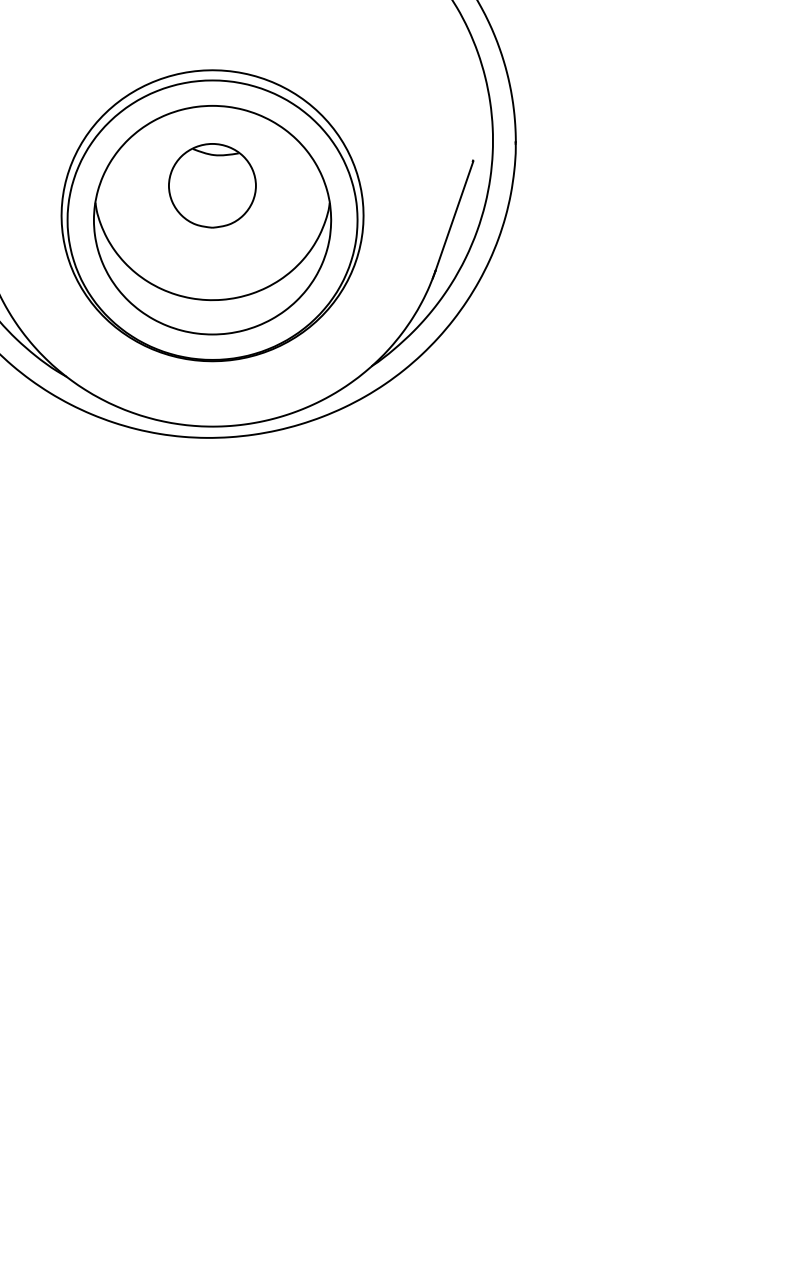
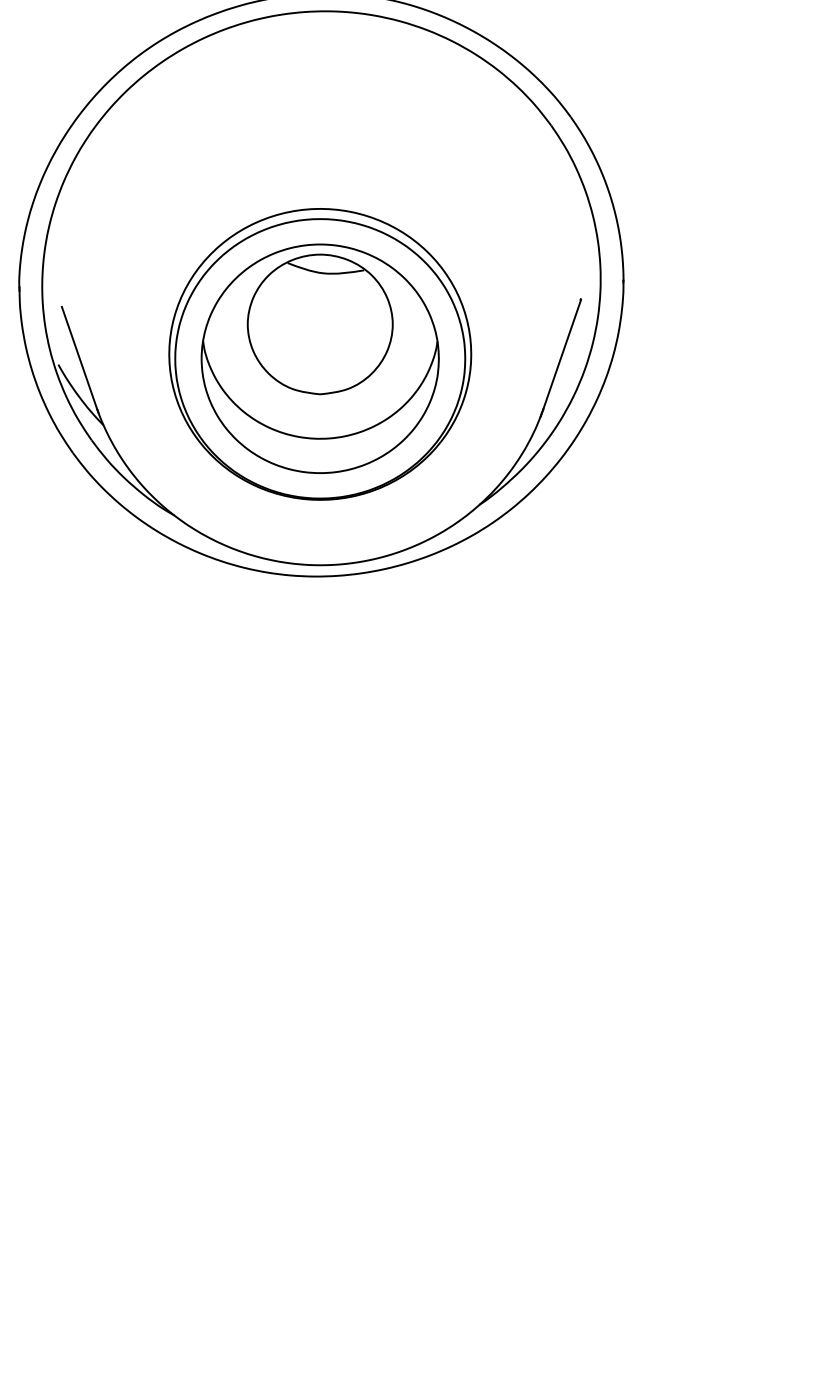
part: (211, 185) -> (319, 324), size x1.67

